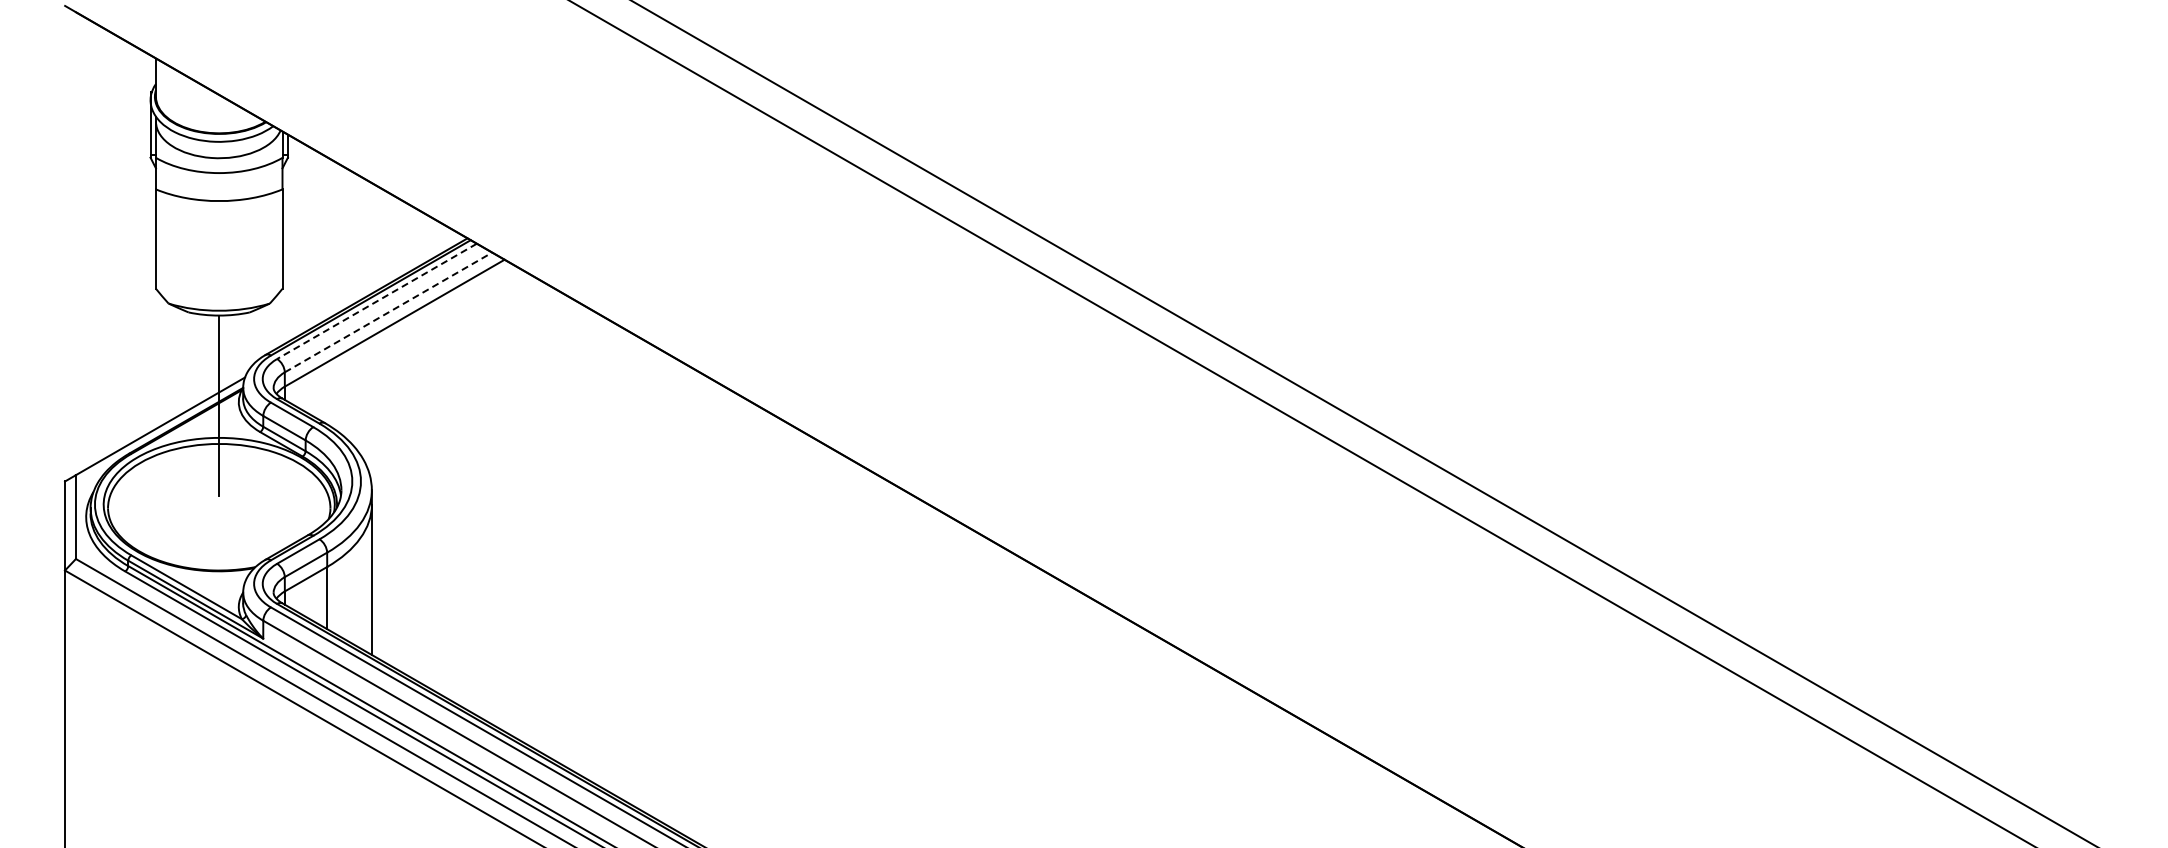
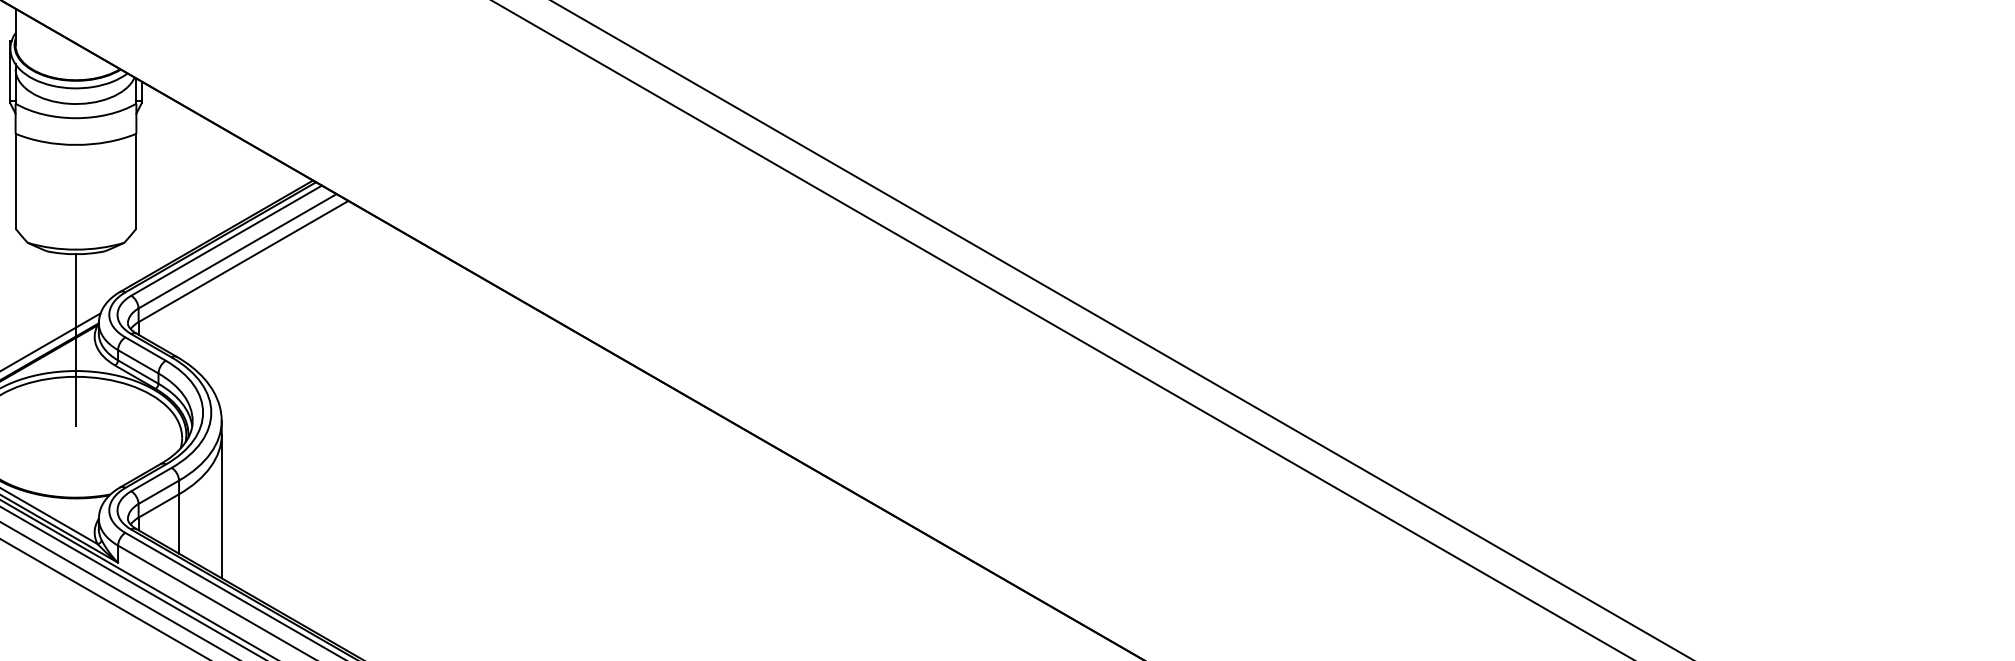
line: (376, 301) -> (226, 240), dashed -> solid
line: (388, 312) -> (237, 251), dashed -> solid

